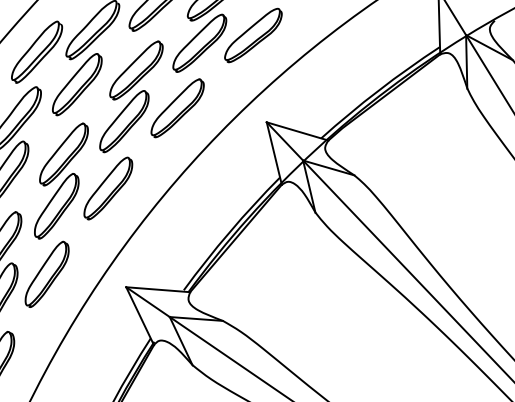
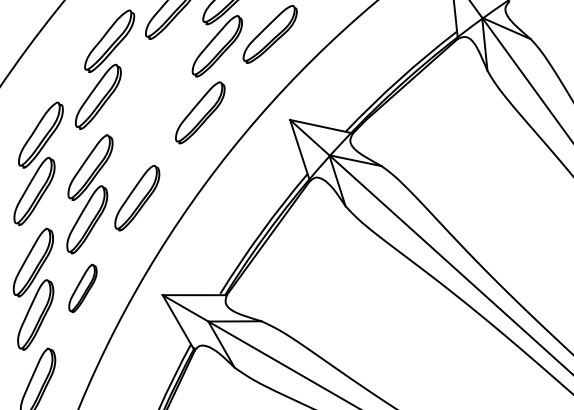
part: (36, 52) -> (55, 67), removed
part: (131, 96) -> (153, 104), removed
part: (46, 274) -> (82, 288), size x0.7

